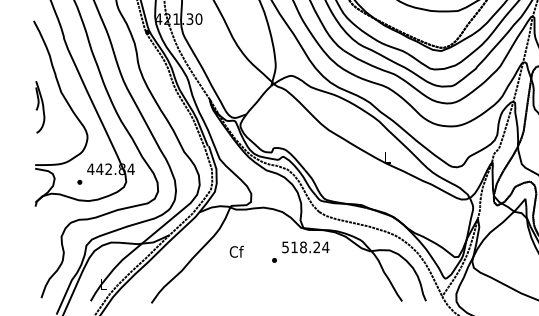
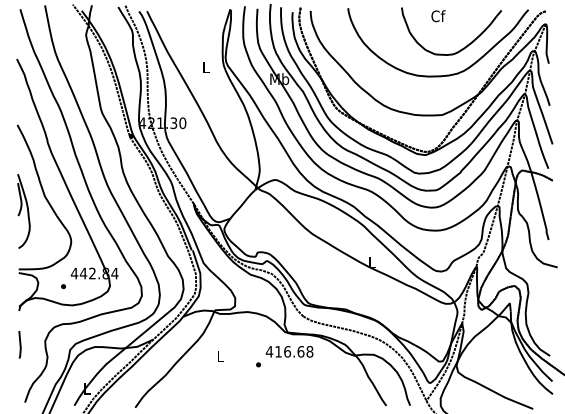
part: (39, 107) -> (23, 211), size x1.43
line: (35, 240) -> (19, 344), added
text: (305, 247) -> (289, 351), 518.24 -> 416.68
text: (236, 252) -> (220, 356), Cf -> L

